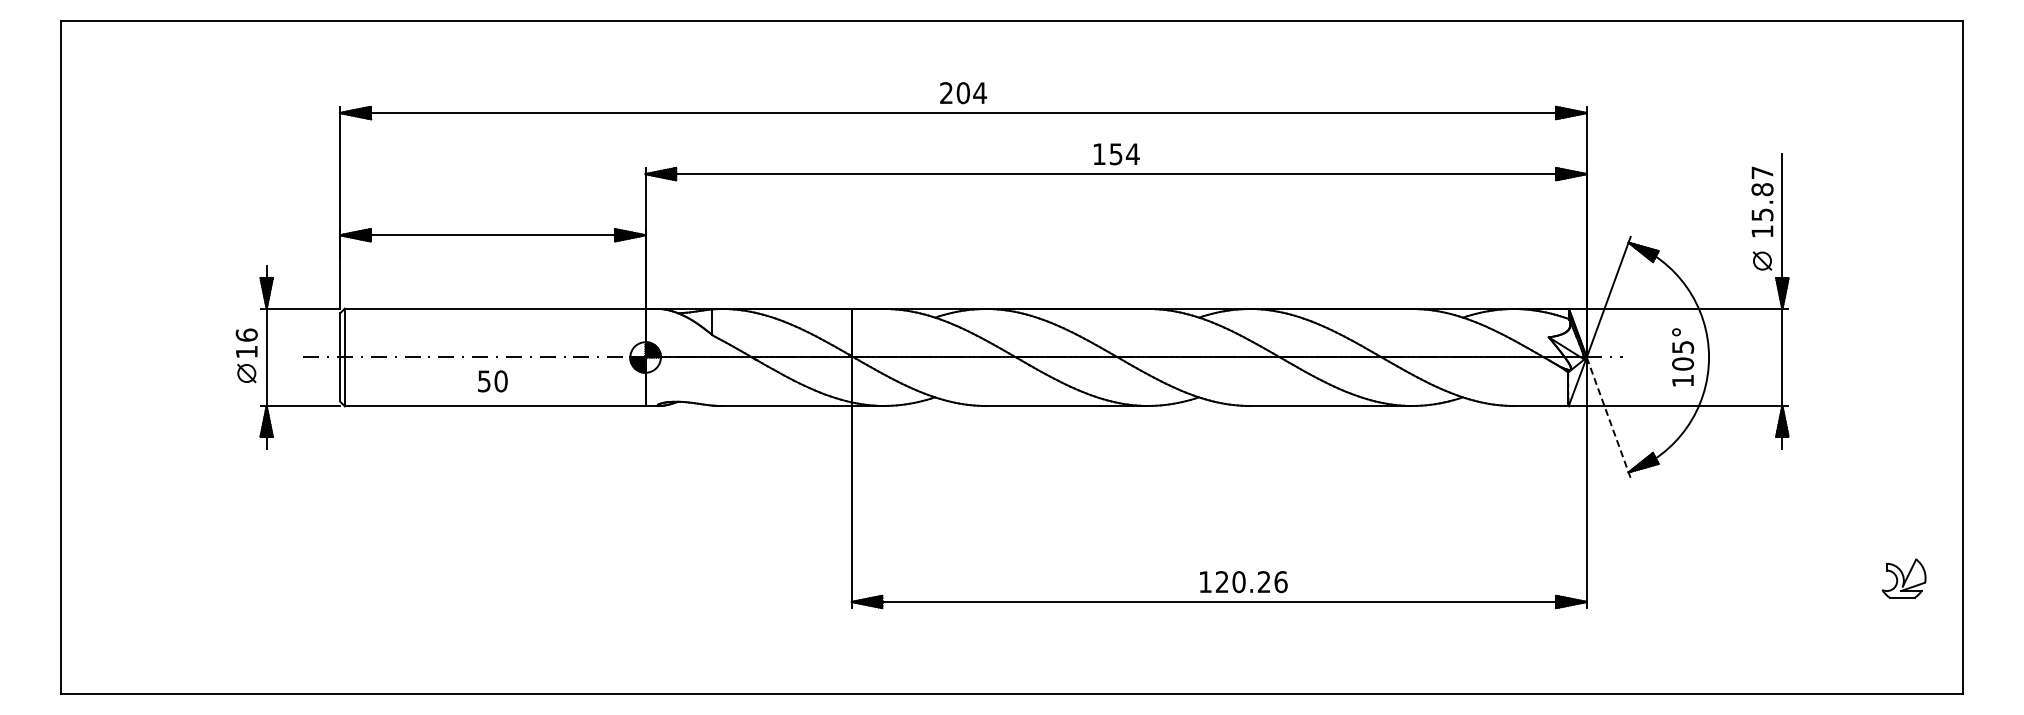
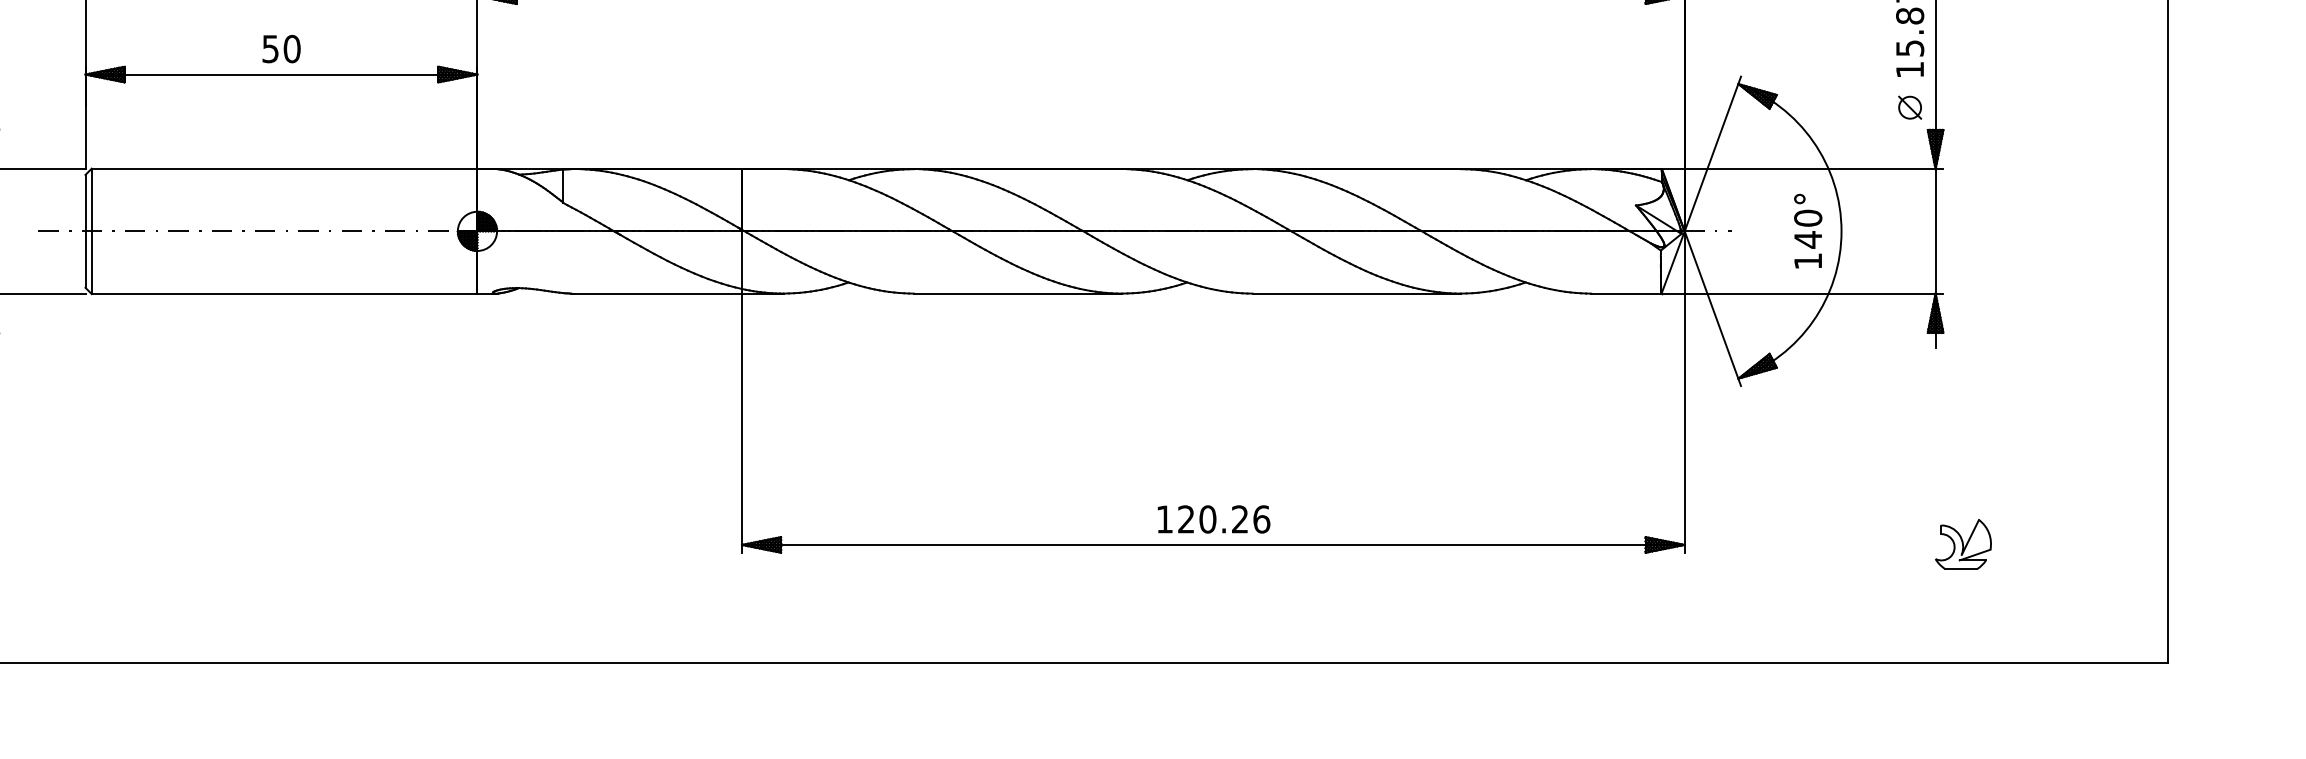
text: (1683, 355) -> (1808, 228), 105° -> 140°
text: (492, 381) -> (281, 49), moved
line: (1608, 418) -> (1712, 309), dashed -> solid
part: (1903, 578) -> (1962, 544), moved
text: (1243, 582) -> (1213, 519), moved

